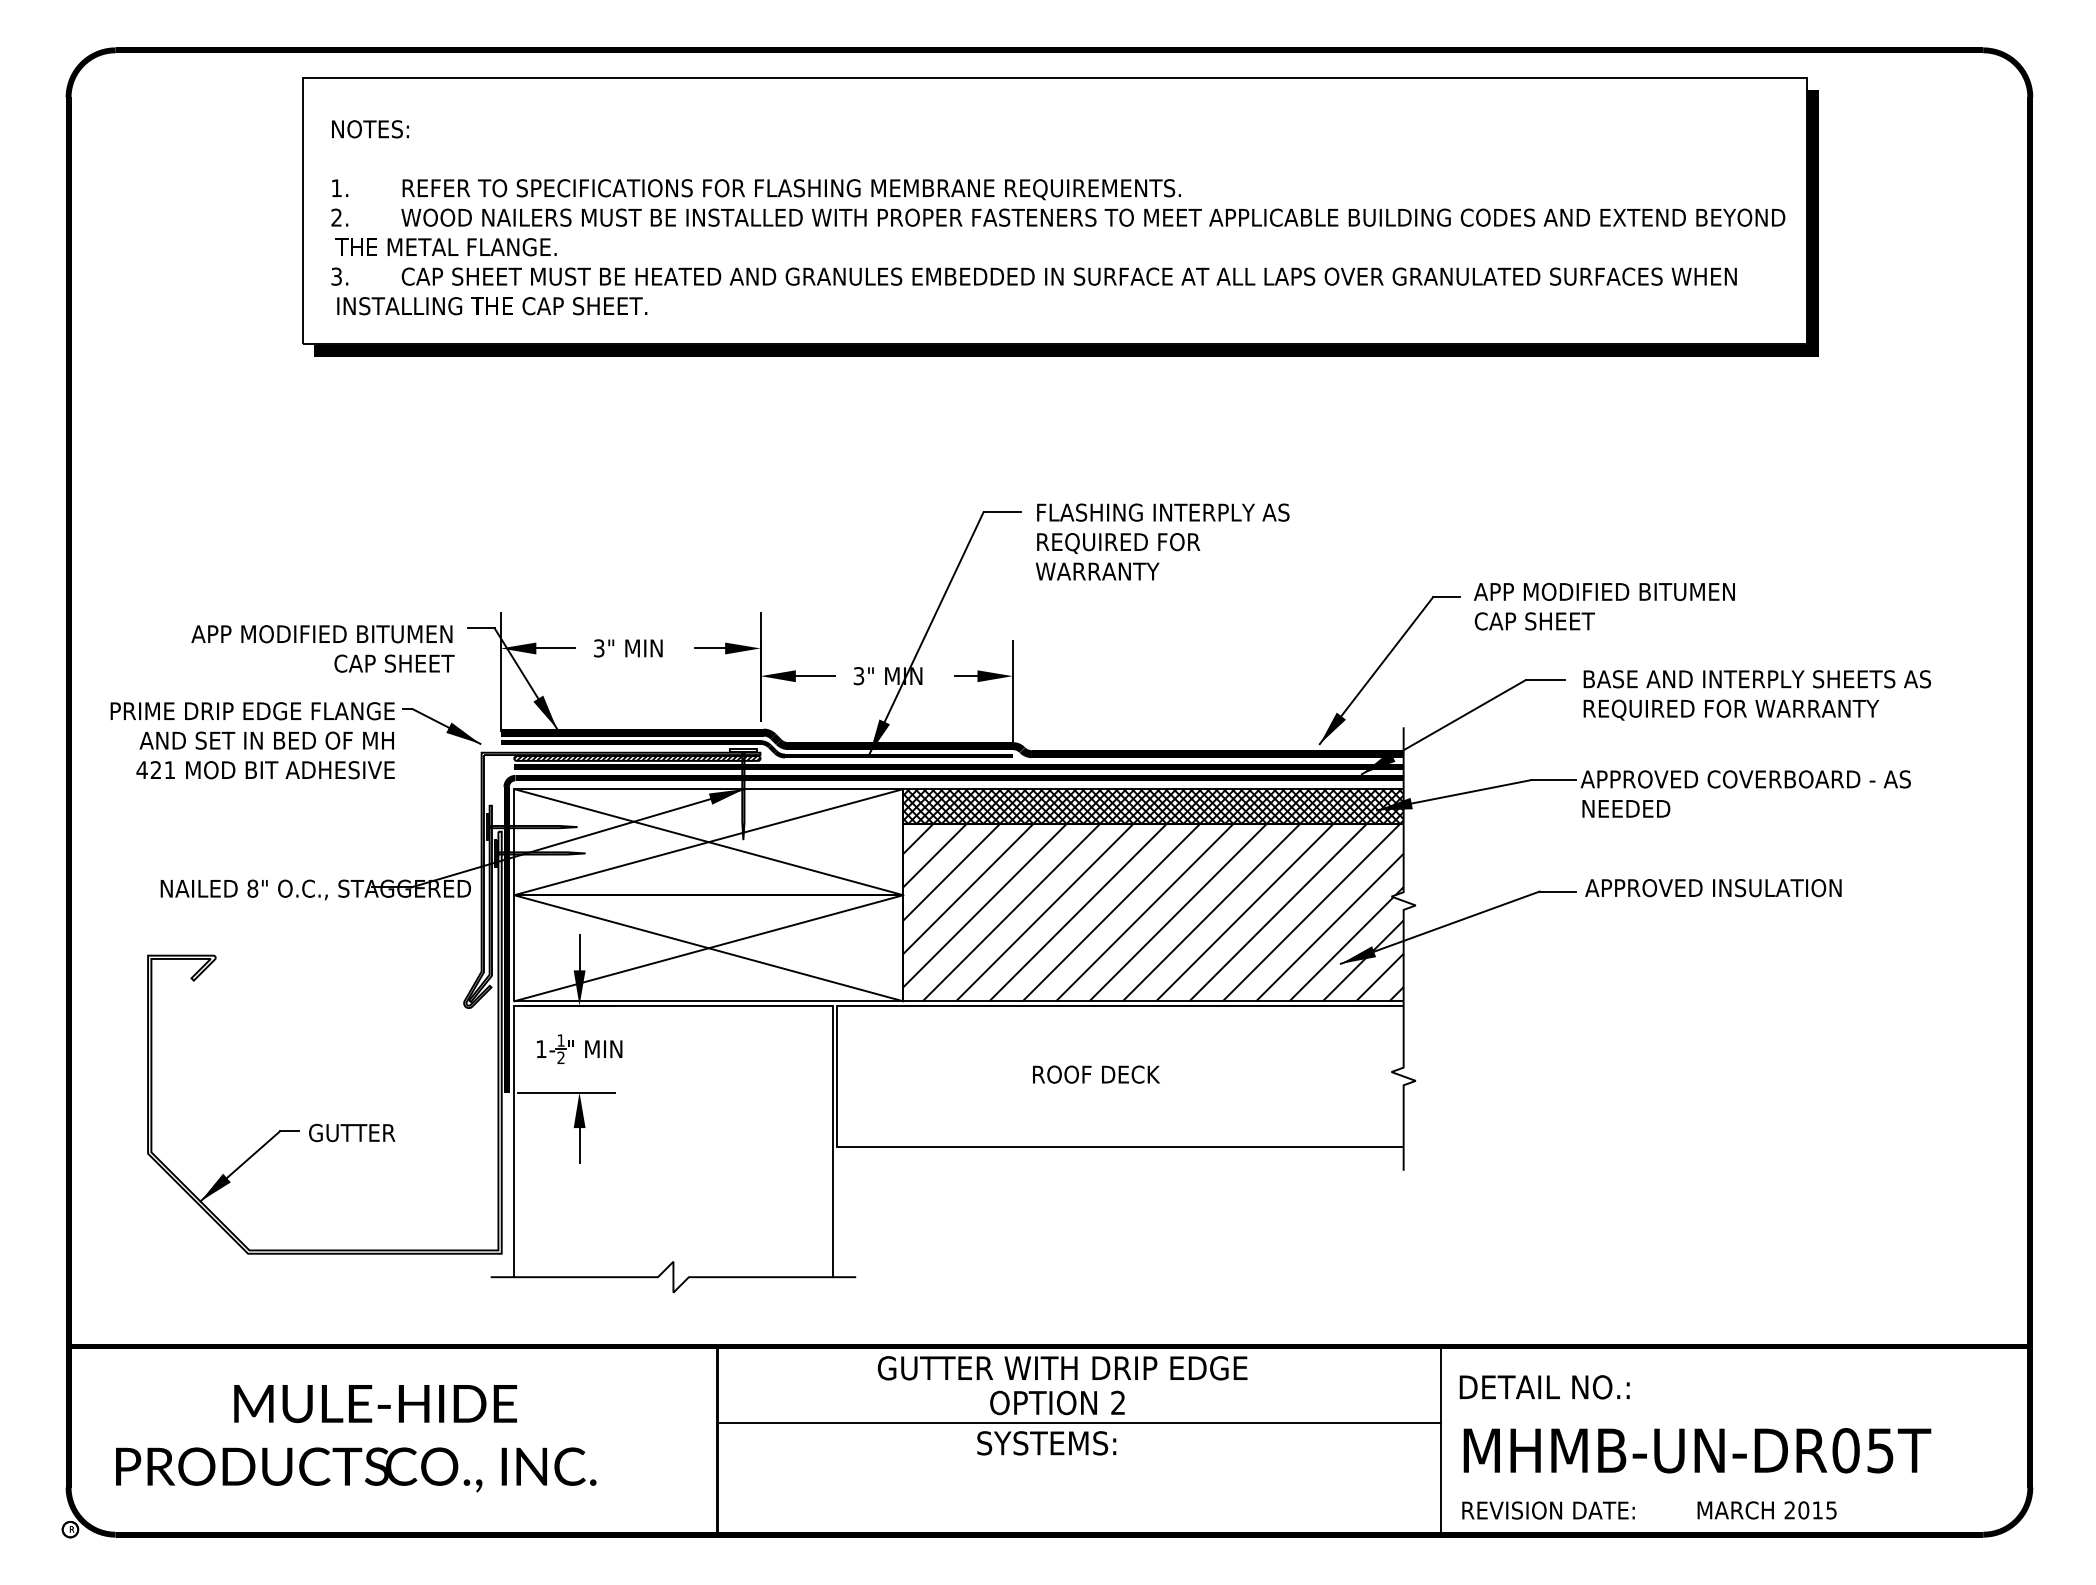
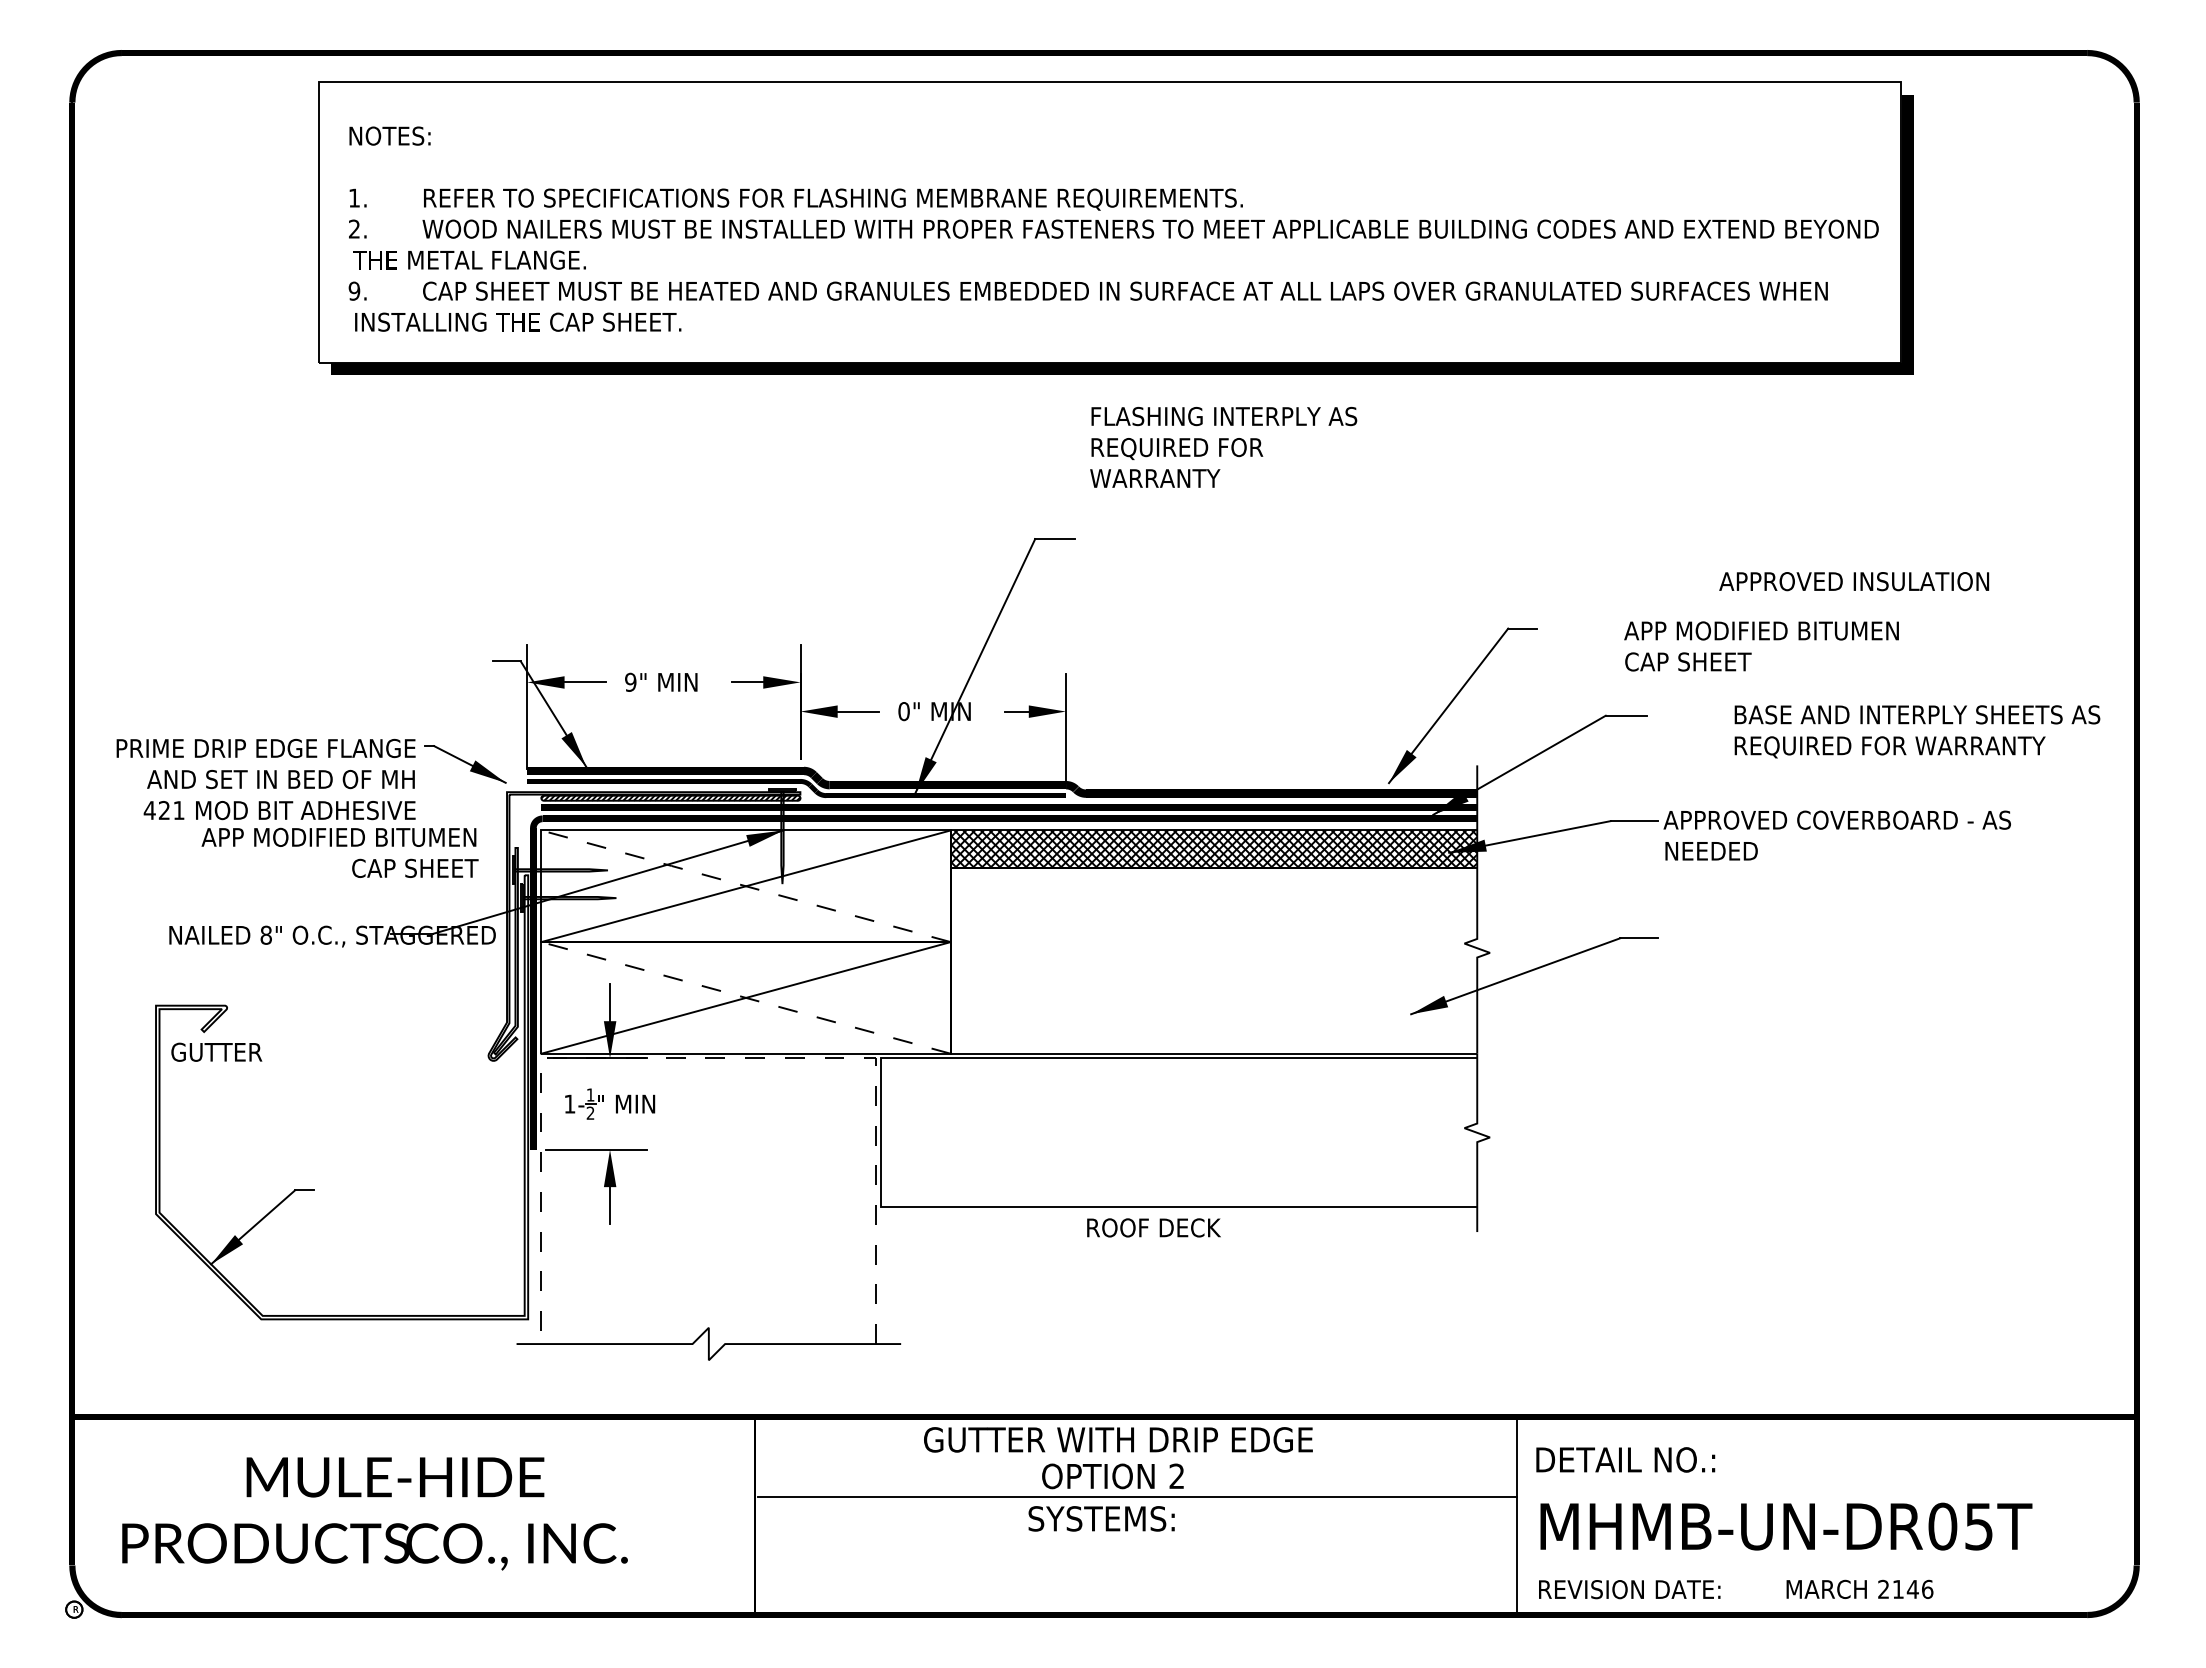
text: (336, 276) -> (354, 290), 3.^ICAP -> 9.^ICAP
text: (1162, 542) -> (1223, 447), moved
text: (1604, 606) -> (1761, 646), moved
text: (322, 648) -> (339, 852), moved
text: (598, 648) -> (630, 682), 3" -> 9"
text: (858, 676) -> (903, 711), 3" -> 0"
text: (1757, 695) -> (1917, 731), moved
line: (707, 841) -> (744, 885), solid -> dashed
text: (1713, 888) -> (1854, 581), moved
hatch: (1153, 912) -> (1213, 960), removed
line: (708, 947) -> (745, 997), solid -> dashed
line: (673, 1005) -> (708, 1058), solid -> dashed
text: (1095, 1074) -> (1153, 1227), moved
text: (351, 1132) -> (216, 1051), moved
text: (1817, 1510) -> (1912, 1589), 2015 -> 2146

